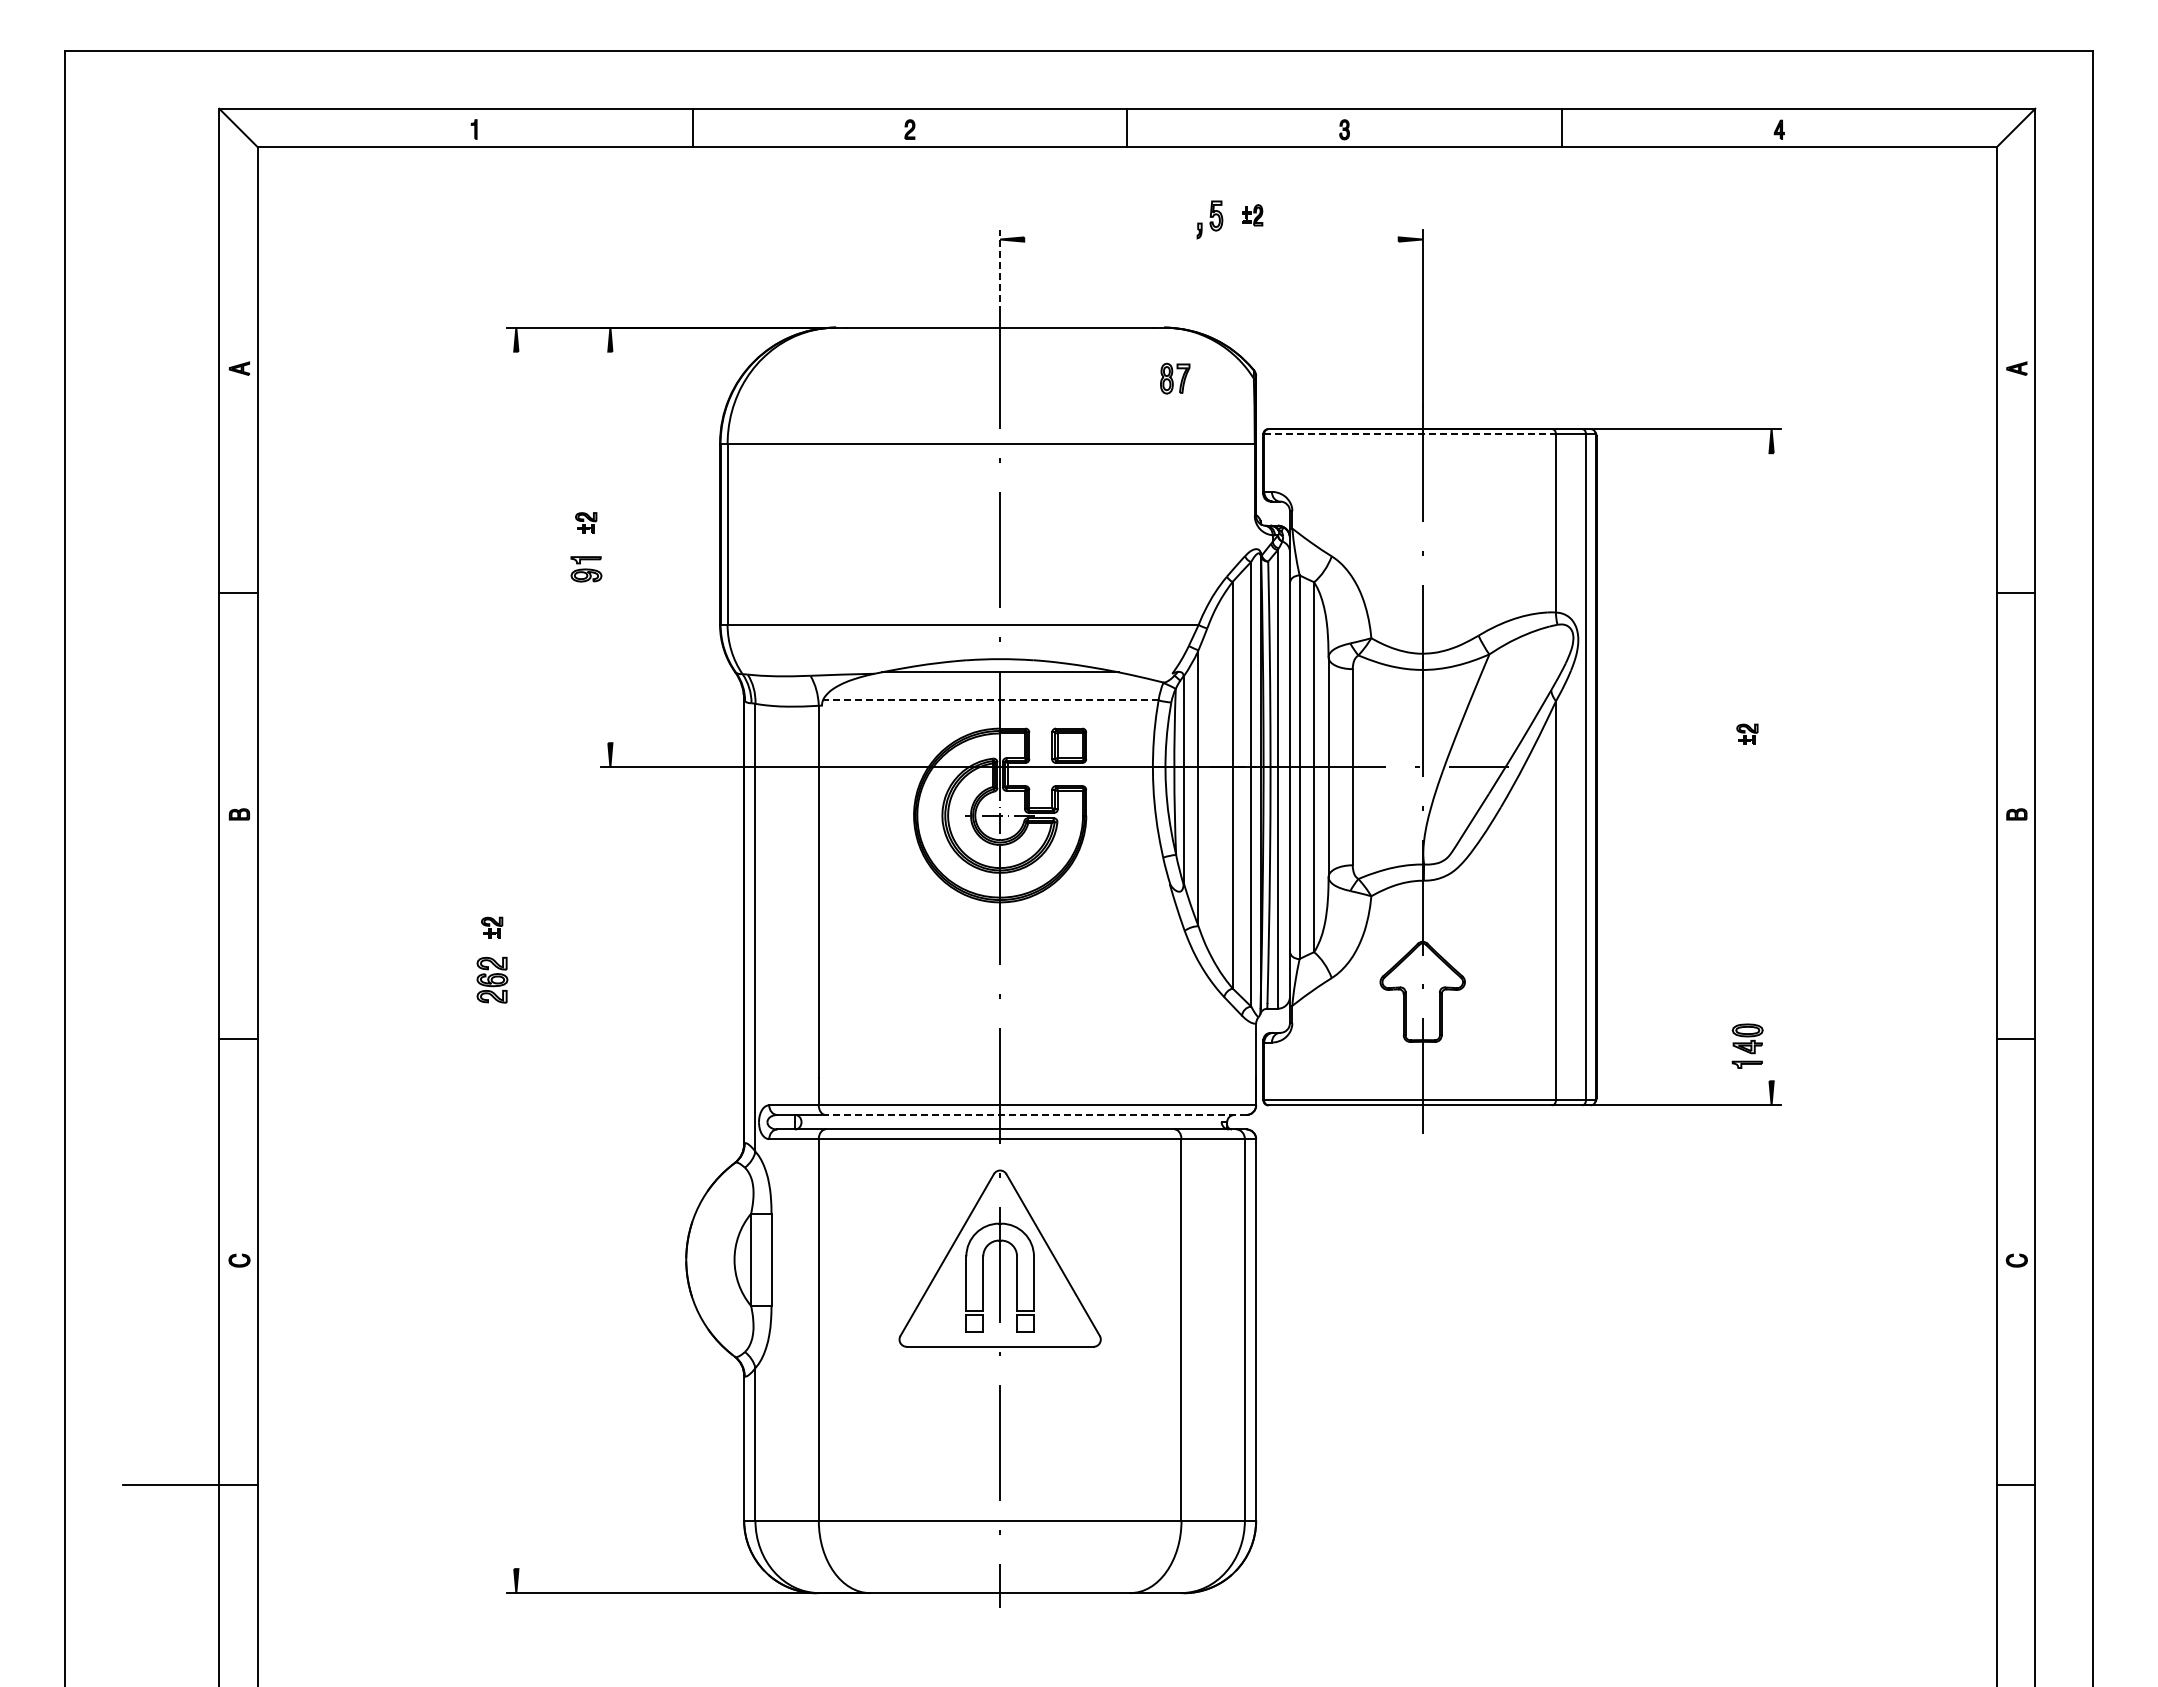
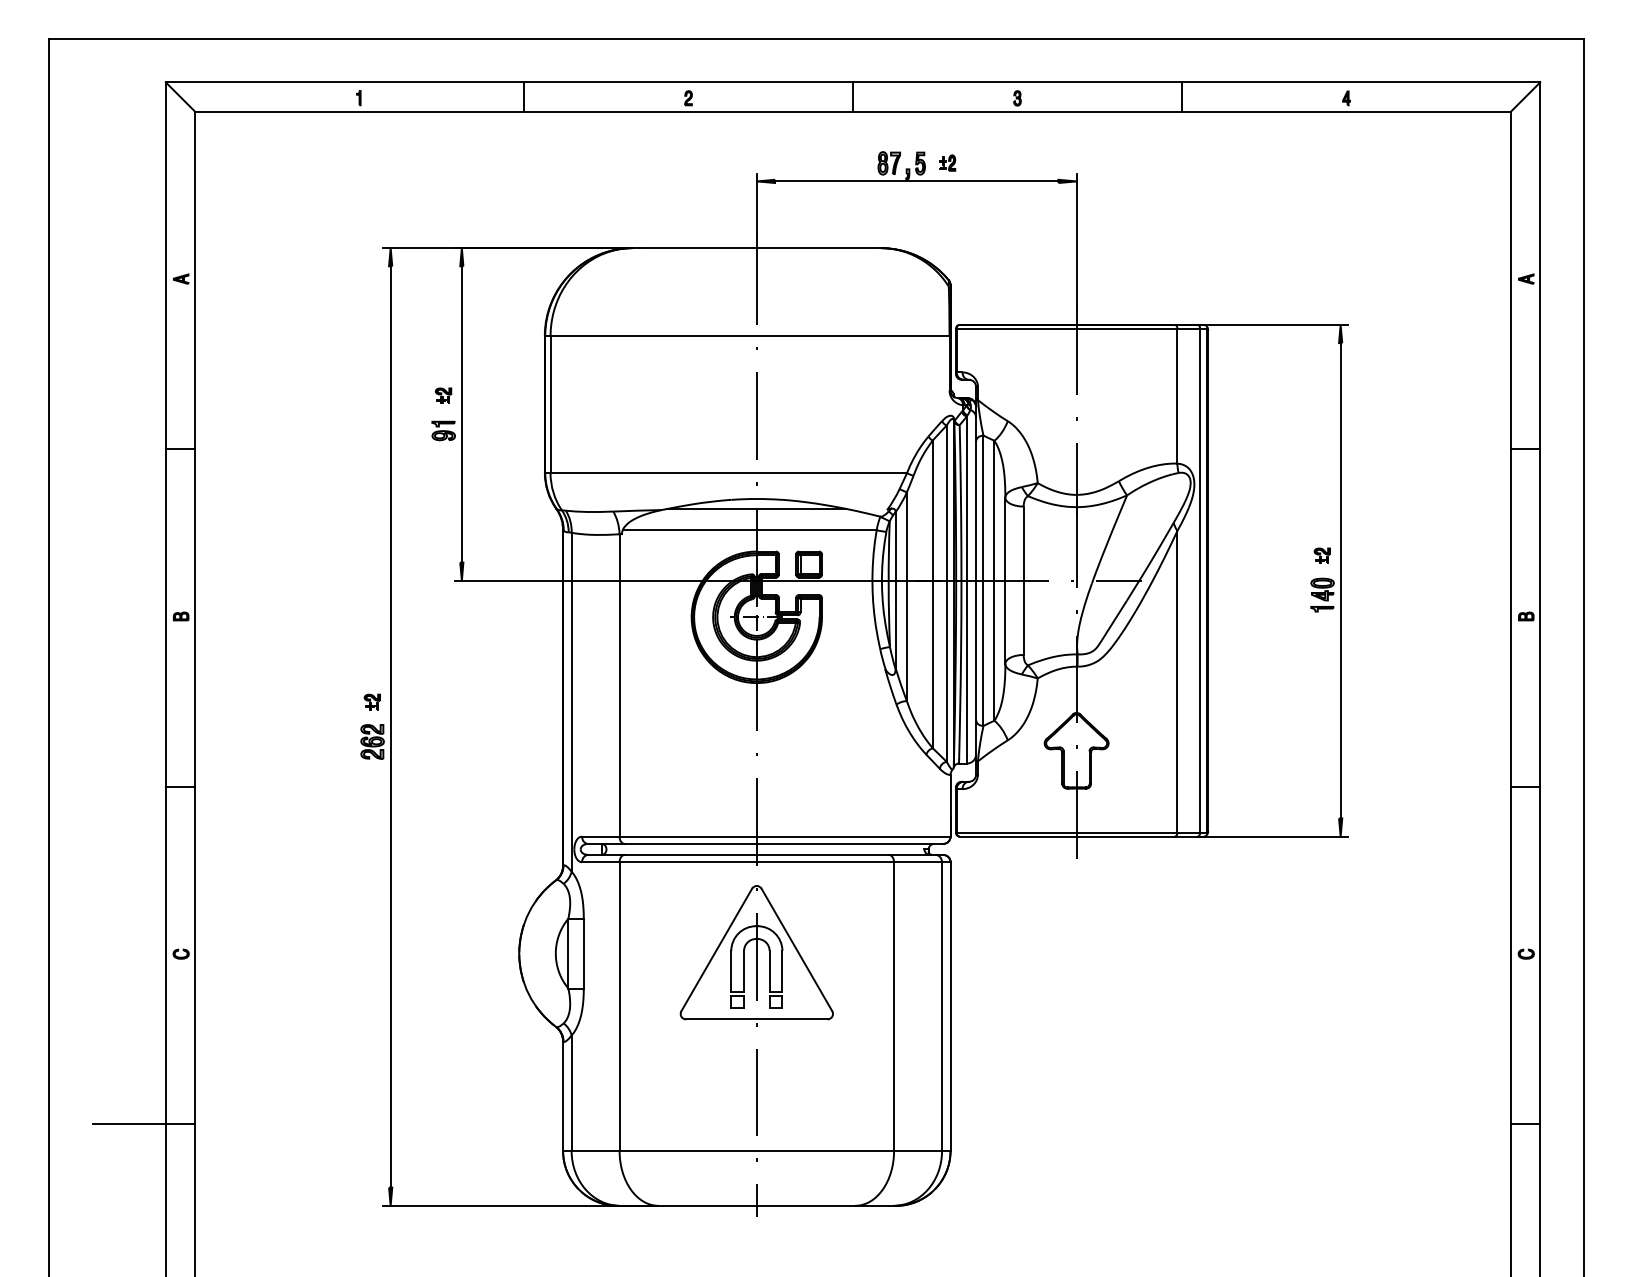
line: (1211, 239) -> (916, 181), added
line: (1000, 271) -> (757, 205), dashed -> solid
part: (1175, 378) -> (889, 163), moved
line: (1410, 433) -> (1067, 328), dashed -> solid
line: (610, 547) -> (461, 414), added
line: (990, 700) -> (749, 530), dashed -> solid
line: (1771, 767) -> (1340, 580), added
line: (516, 960) -> (390, 727), added
part: (1747, 1045) -> (1322, 594), moved
line: (1035, 1114) -> (783, 843), dashed -> solid

